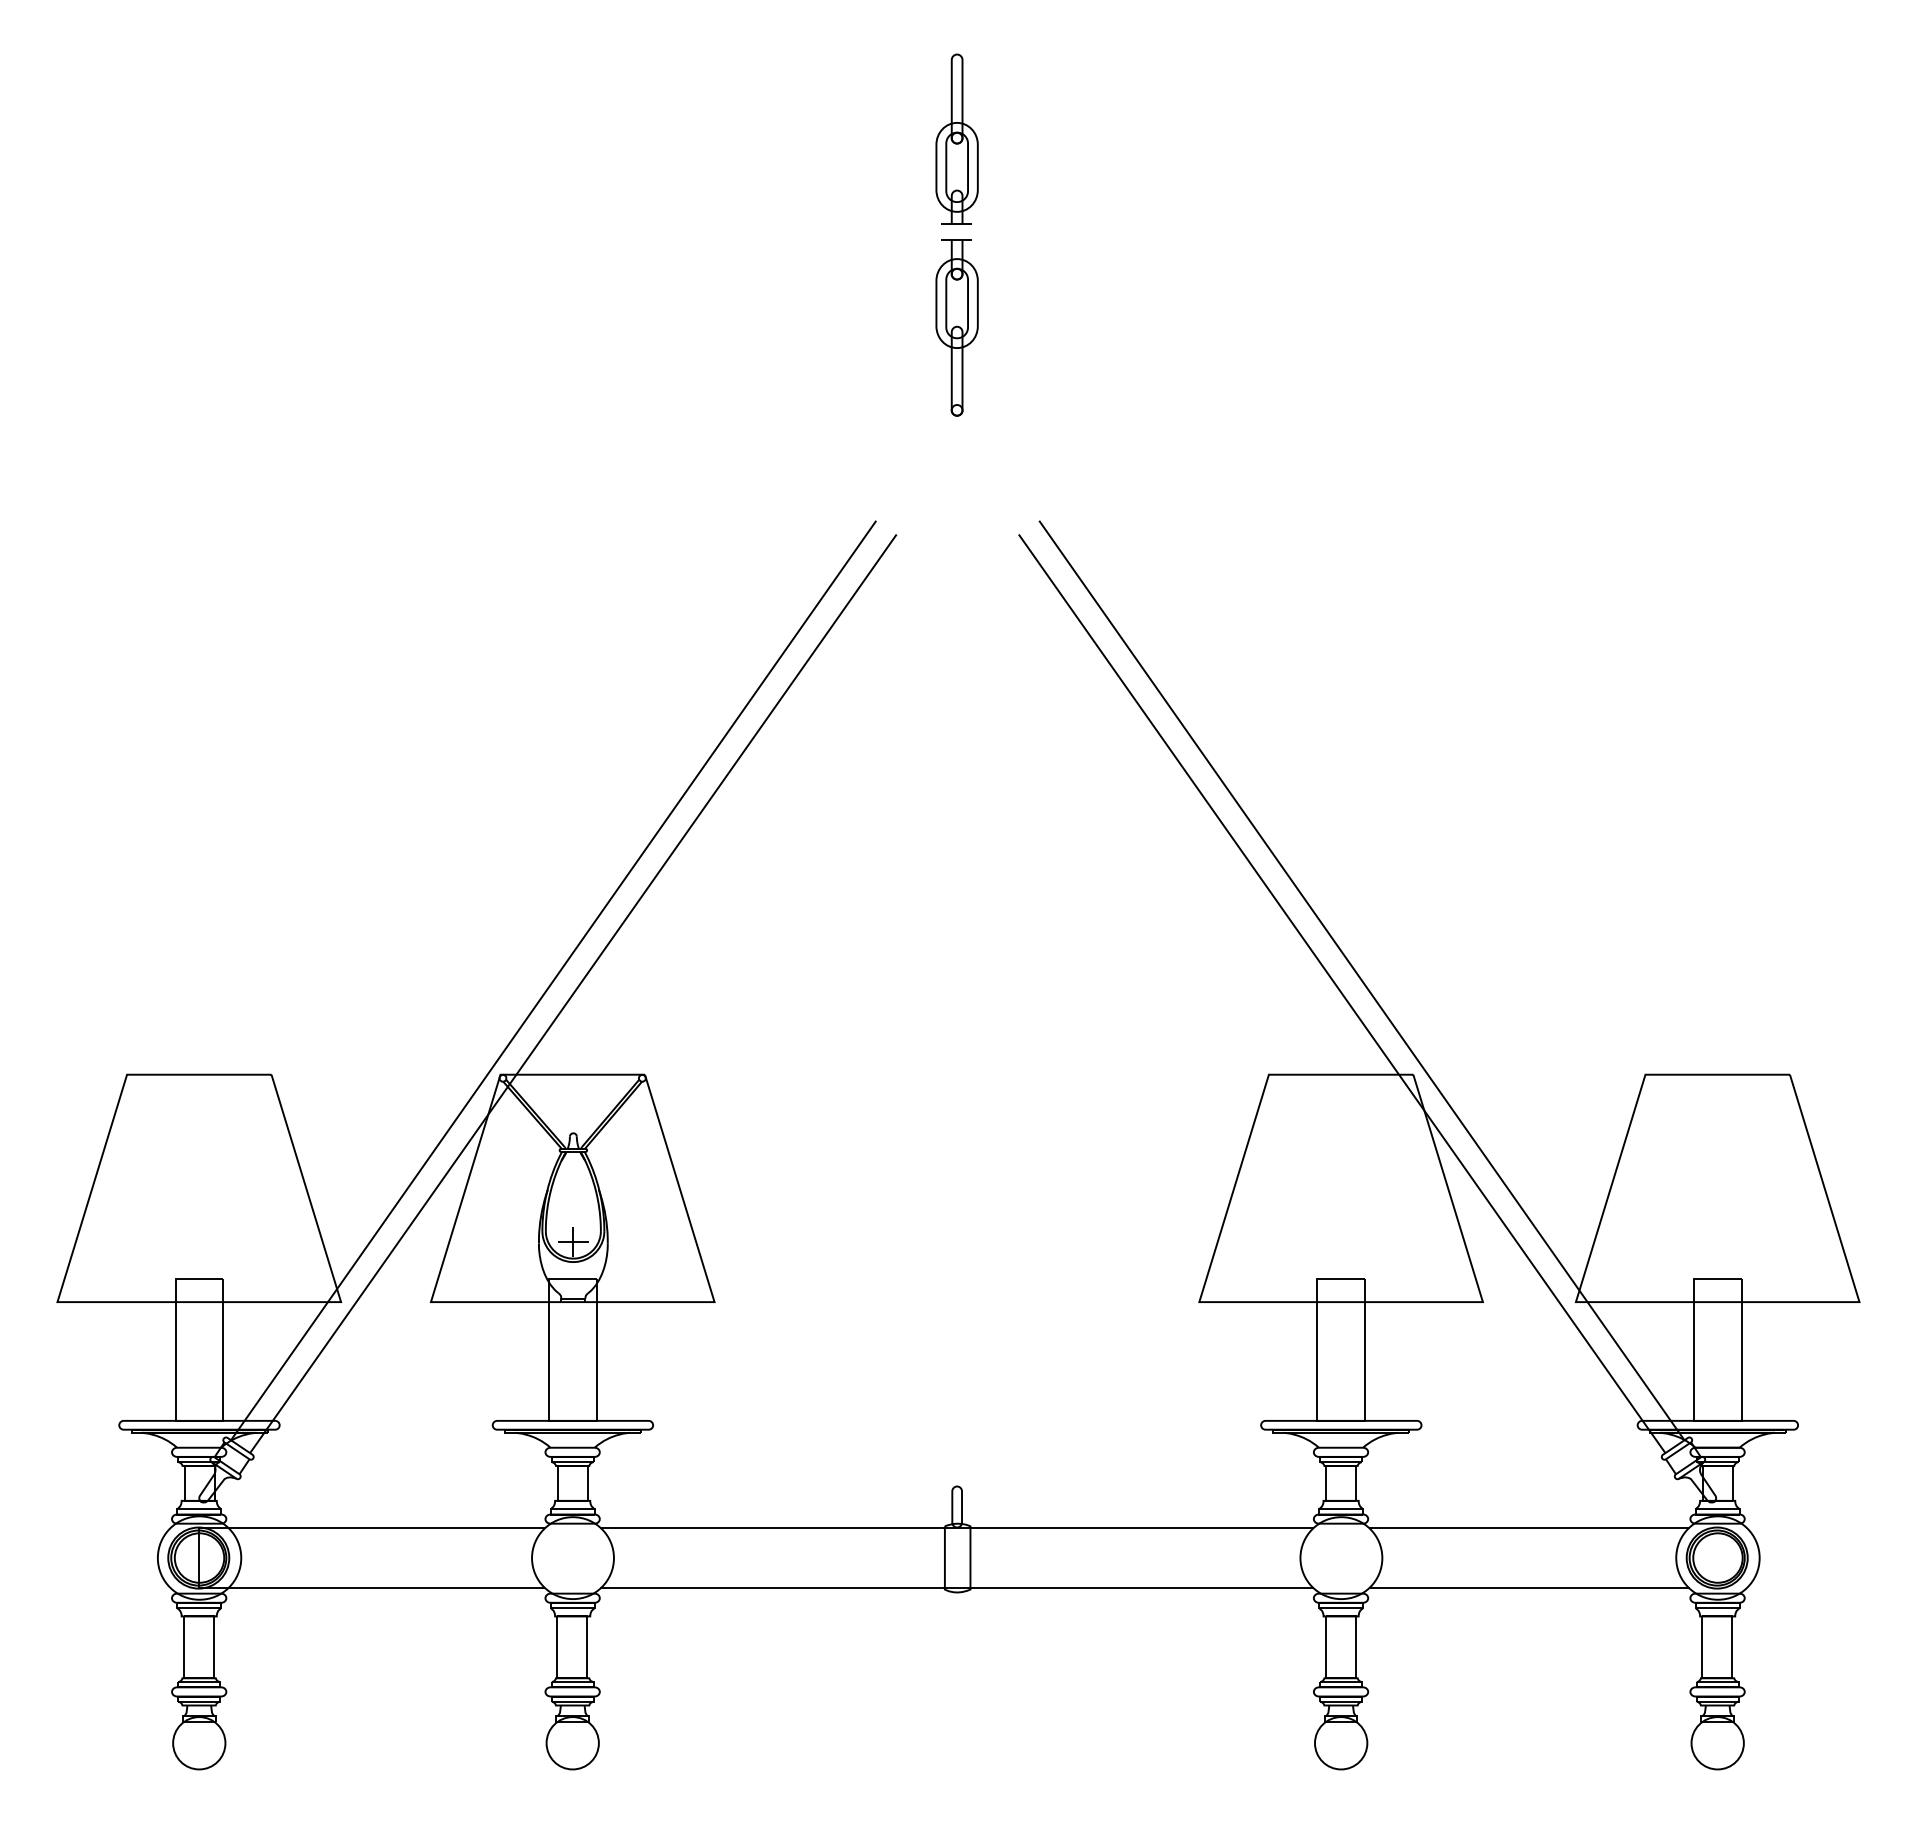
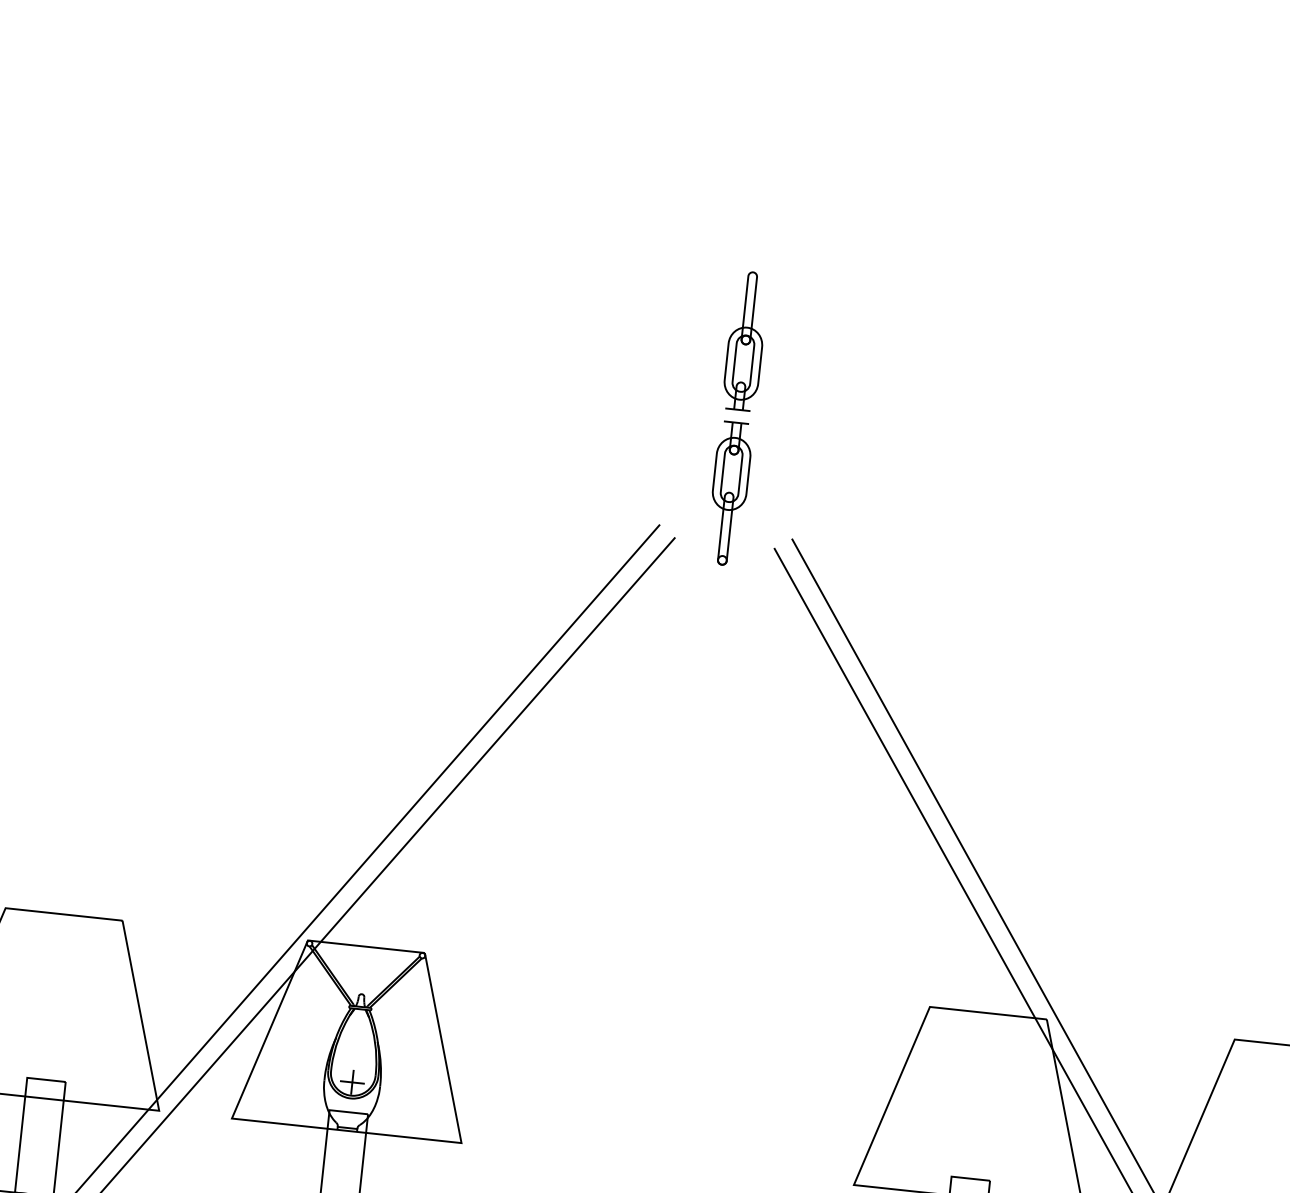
part: (956, 234) -> (737, 417), moved

